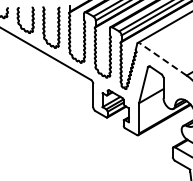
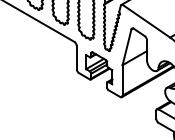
line: (163, 59) -> (146, 21), dashed -> solid

